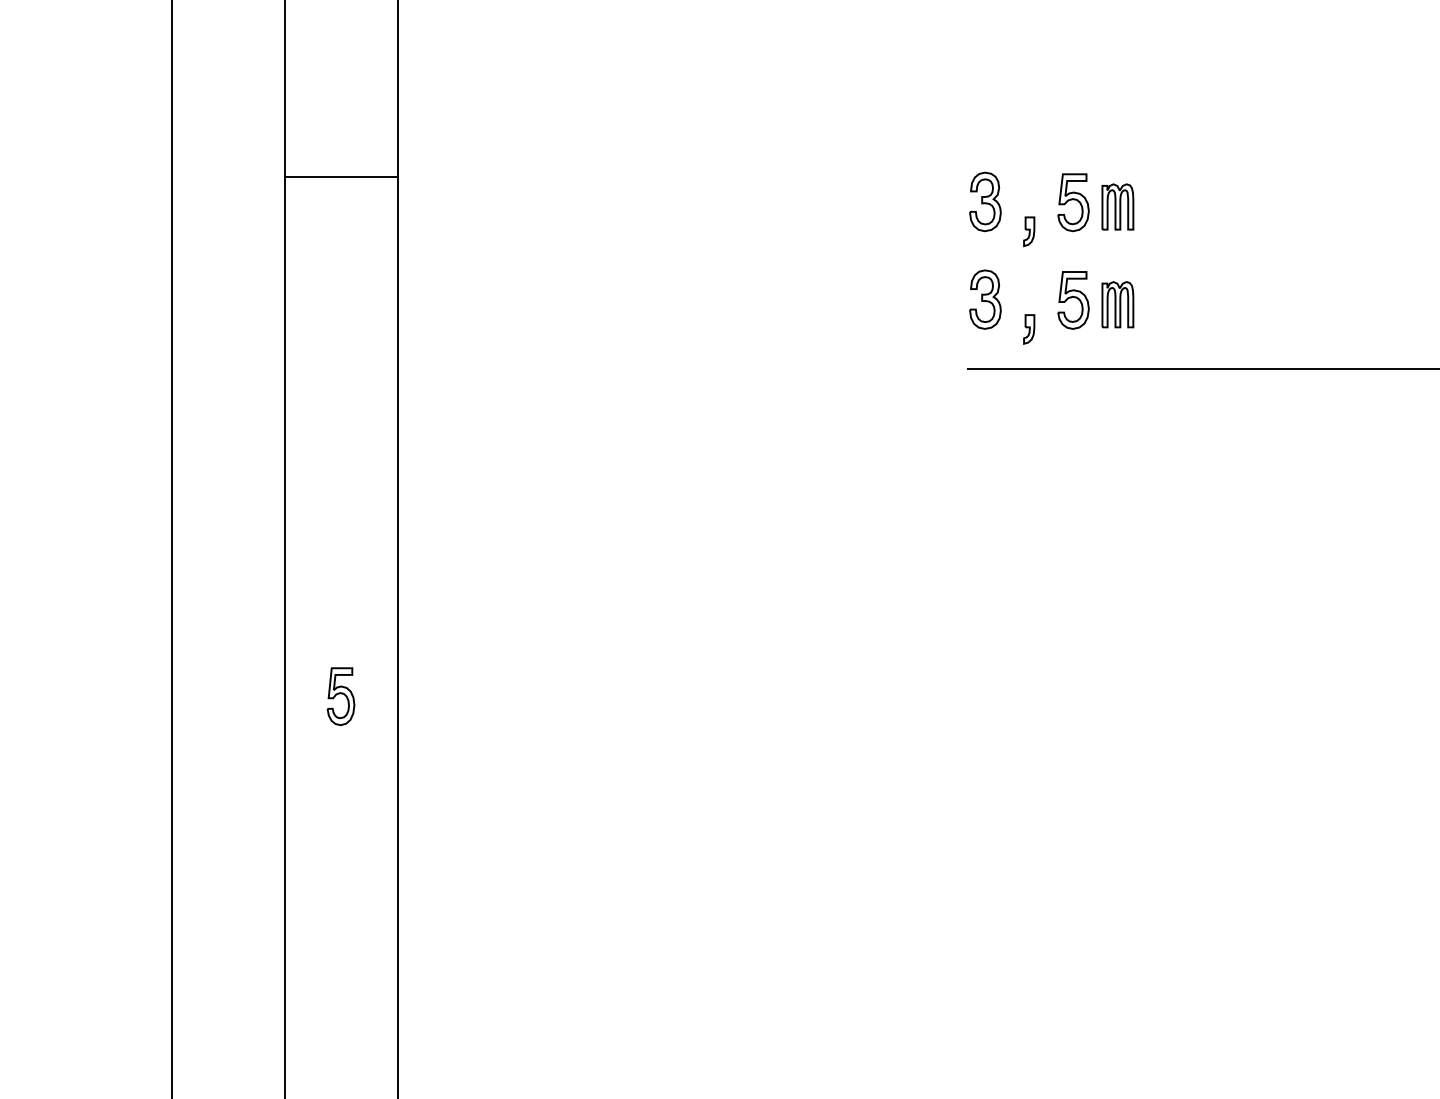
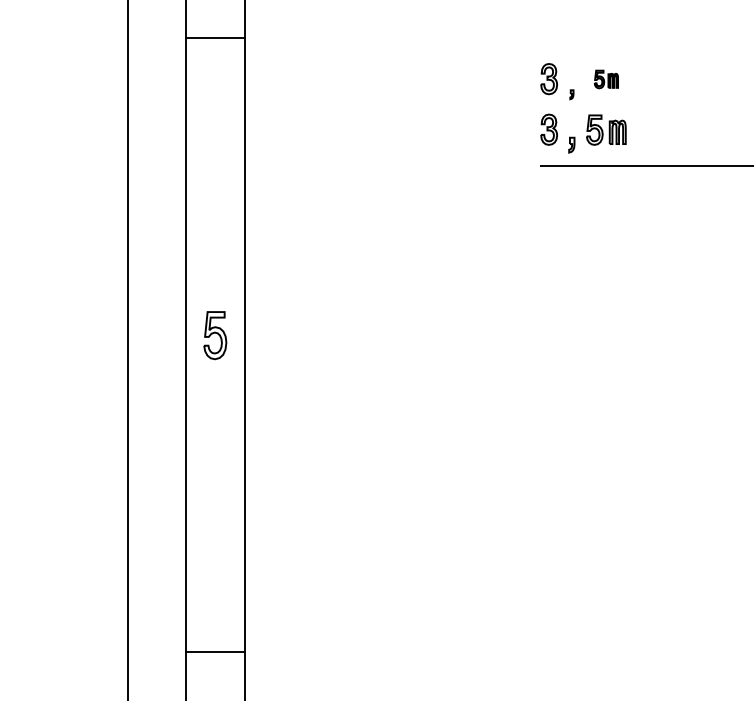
line: (341, 177) -> (215, 38), moved
part: (1096, 202) -> (606, 79), size x0.6
part: (1028, 231) -> (571, 94), size x0.6
part: (341, 694) -> (215, 334), size x1.6

